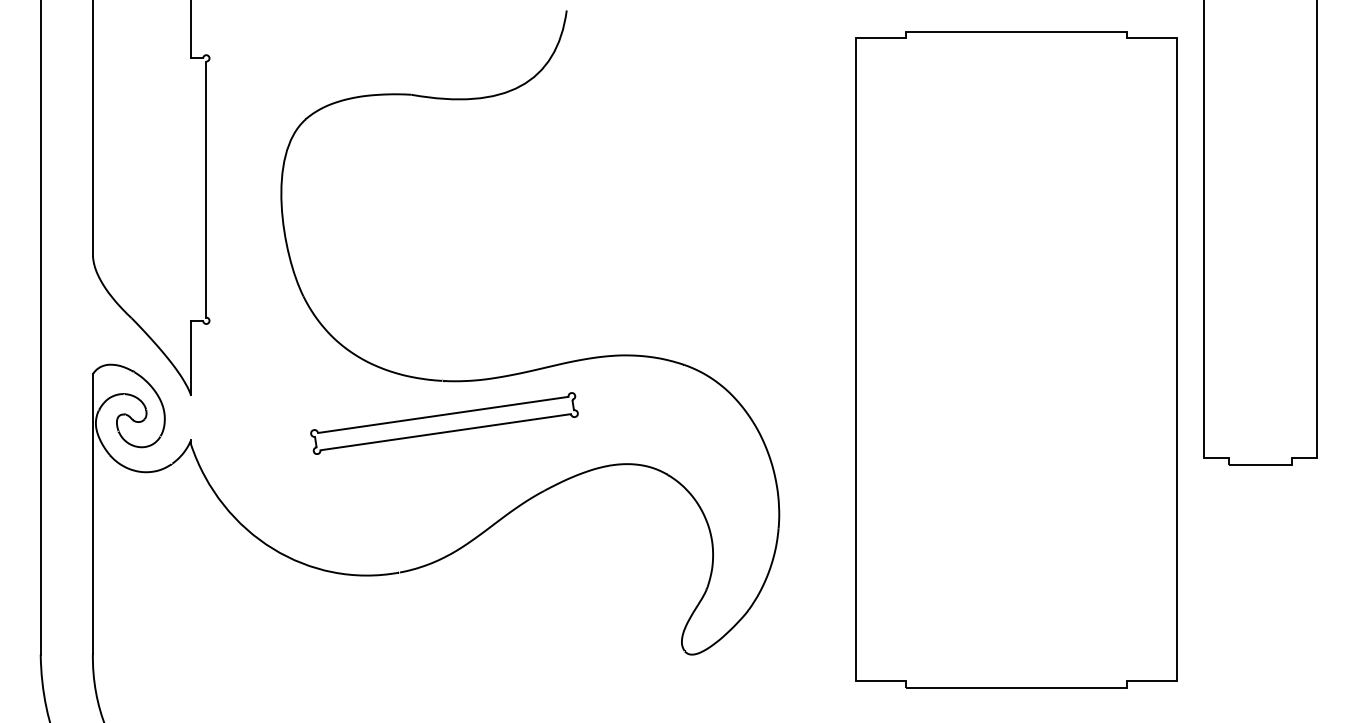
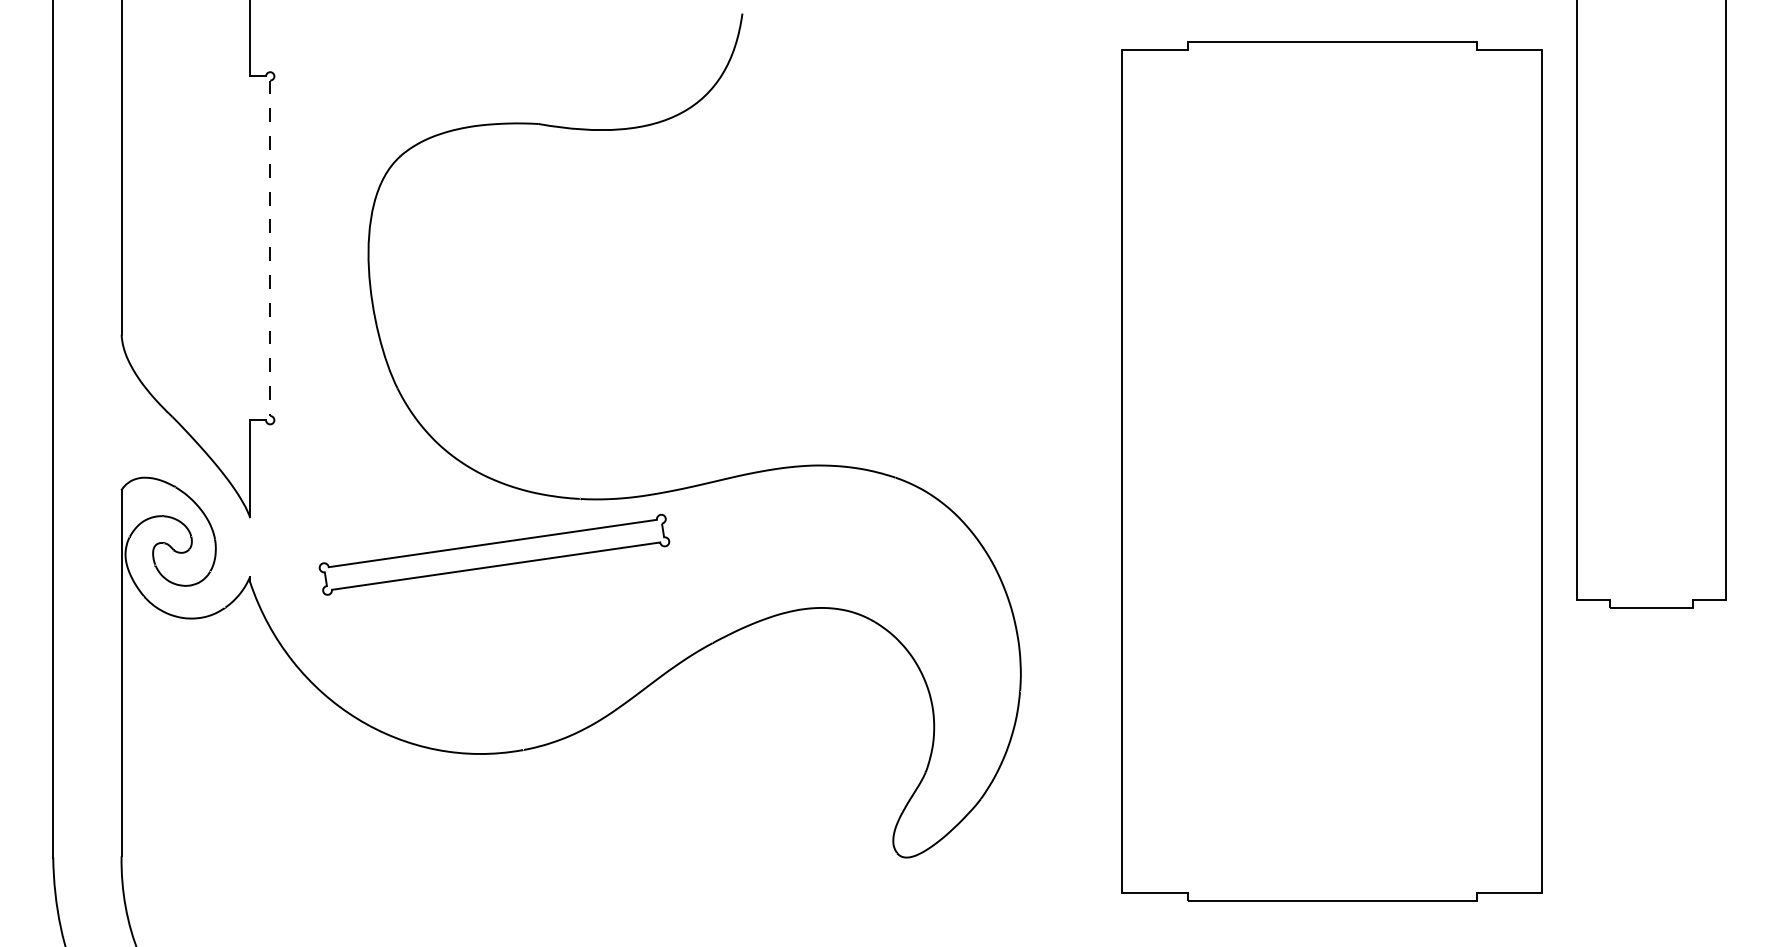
line: (206, 190) -> (270, 249), solid -> dashed
part: (444, 423) -> (494, 554), moved

